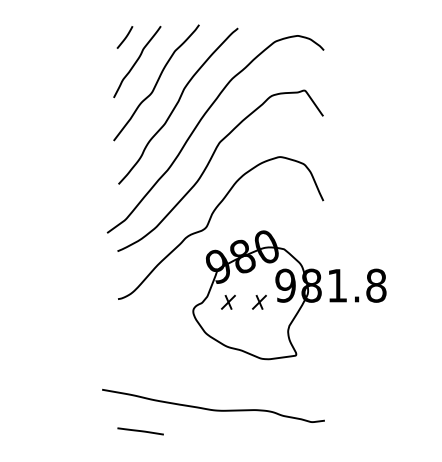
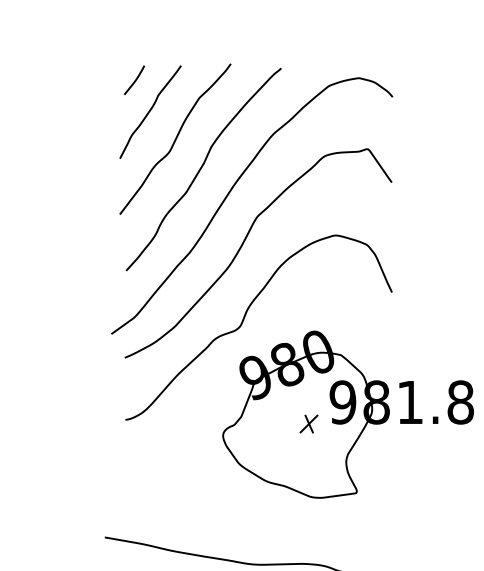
part: (228, 301) -> (268, 422), removed

